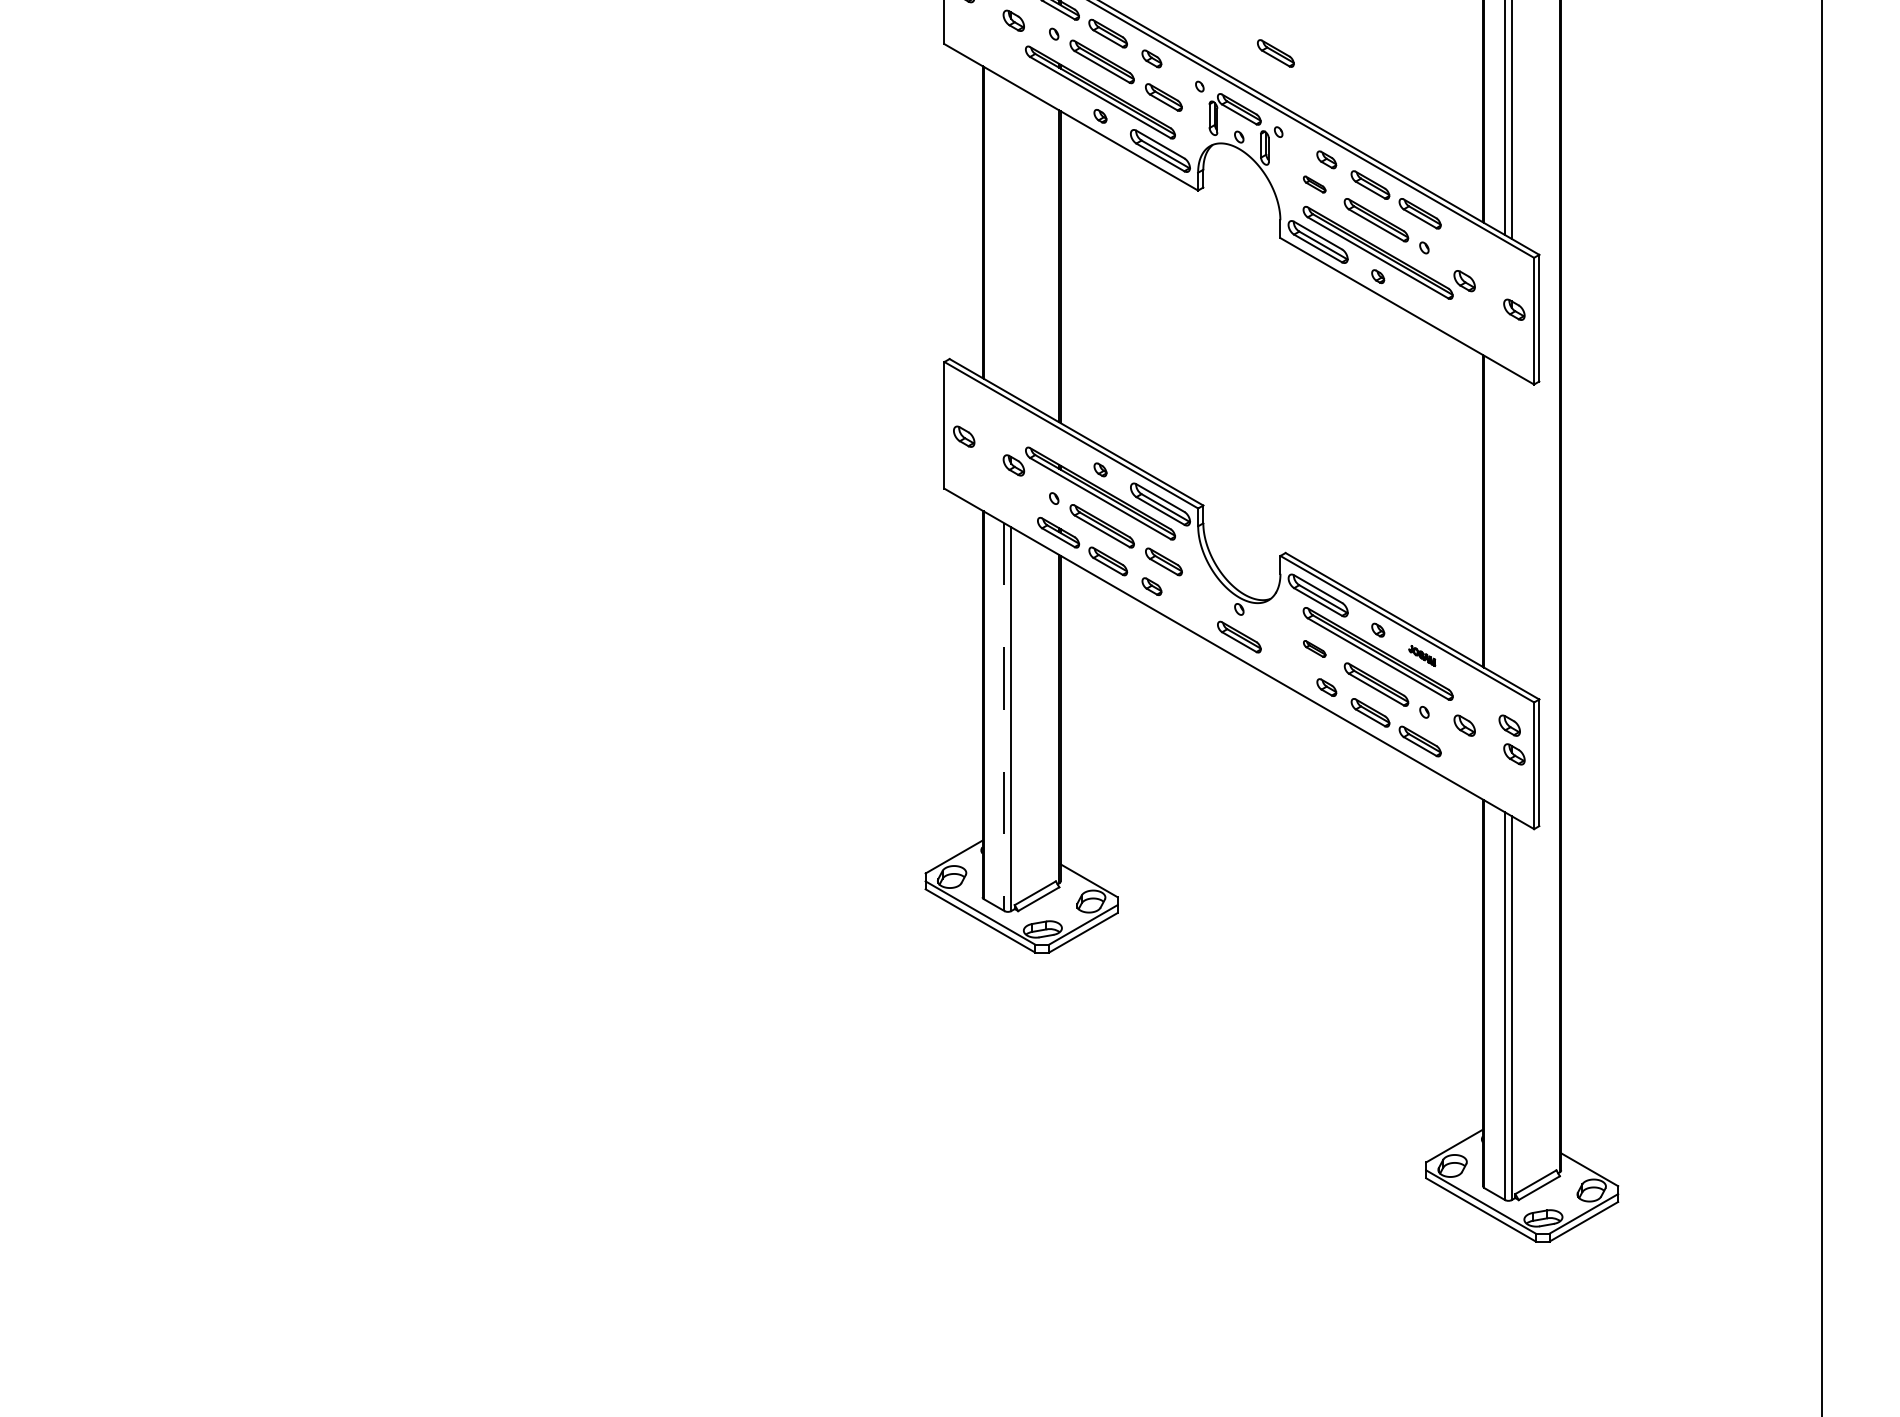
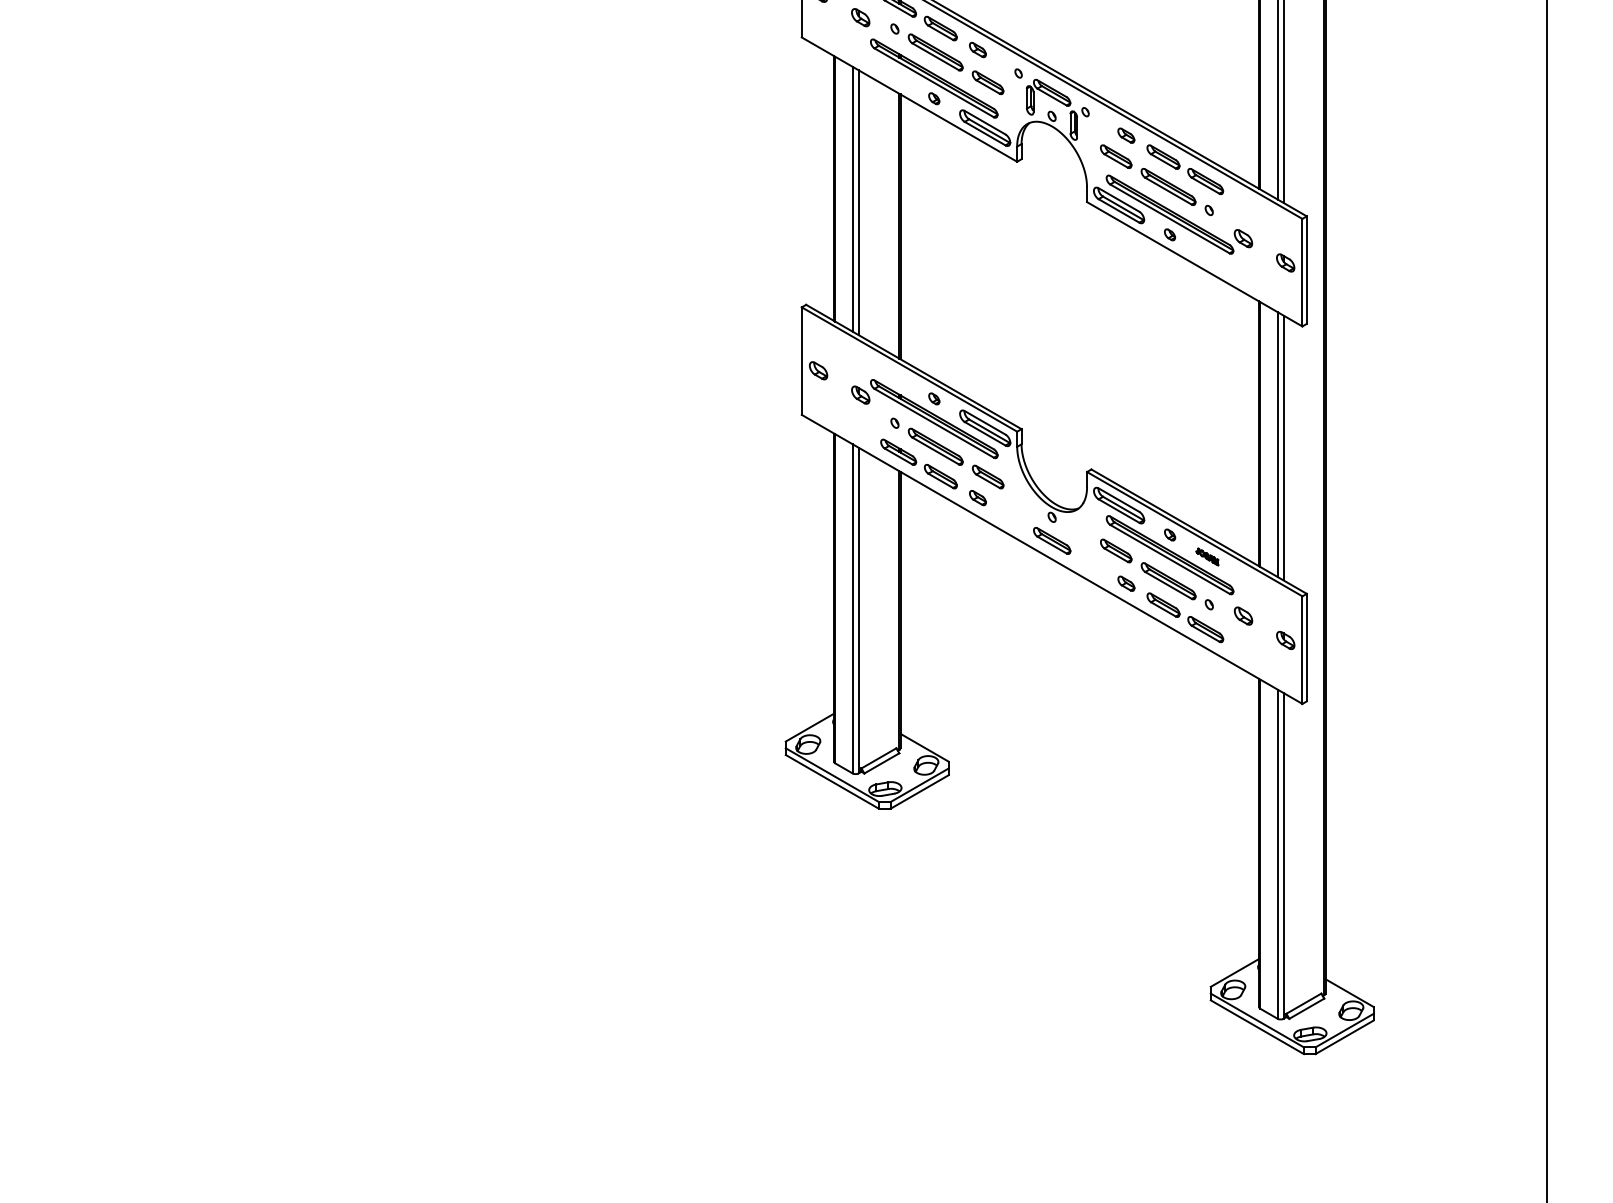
part: (1275, 53) -> (1082, 45), removed
part: (1314, 184) -> (1115, 156), size x1.67
line: (1004, 234) -> (852, 199), added
line: (1011, 238) -> (858, 202), added
line: (1505, 523) -> (1278, 444), added
line: (1511, 527) -> (1283, 447), added
part: (1314, 648) -> (1115, 550), size x1.67
line: (1004, 717) -> (852, 609), dashed -> solid
part: (1509, 725) -> (1281, 615), removed

